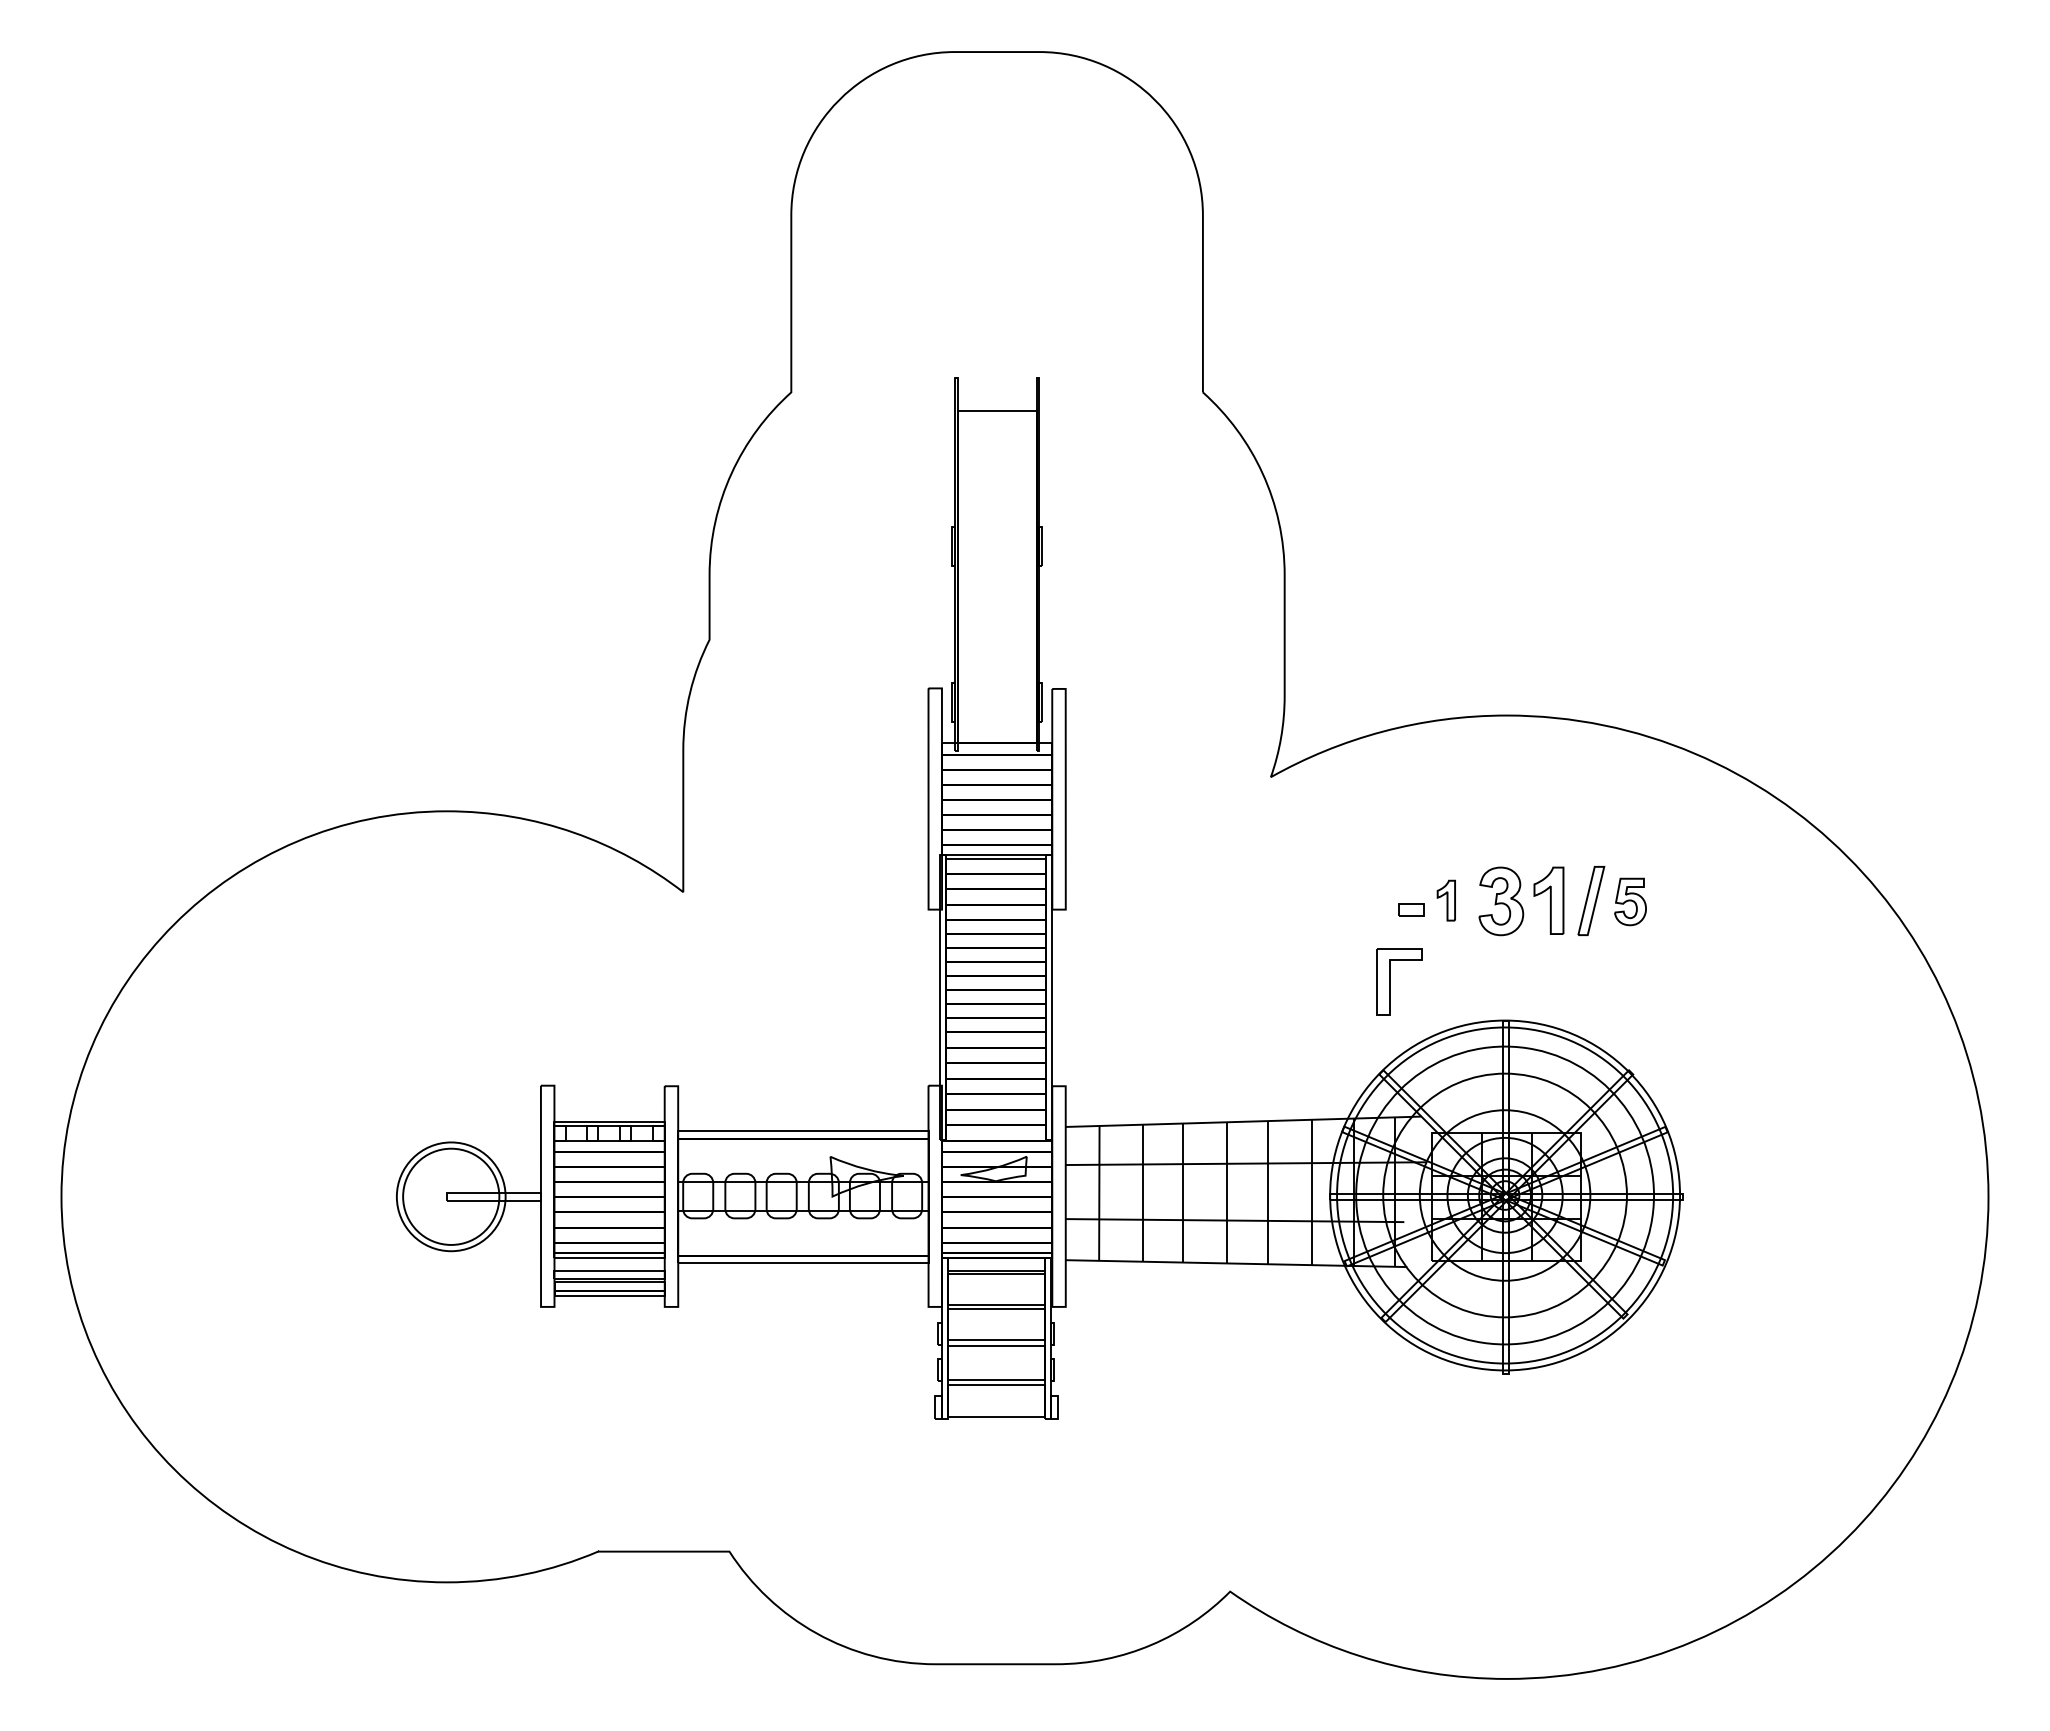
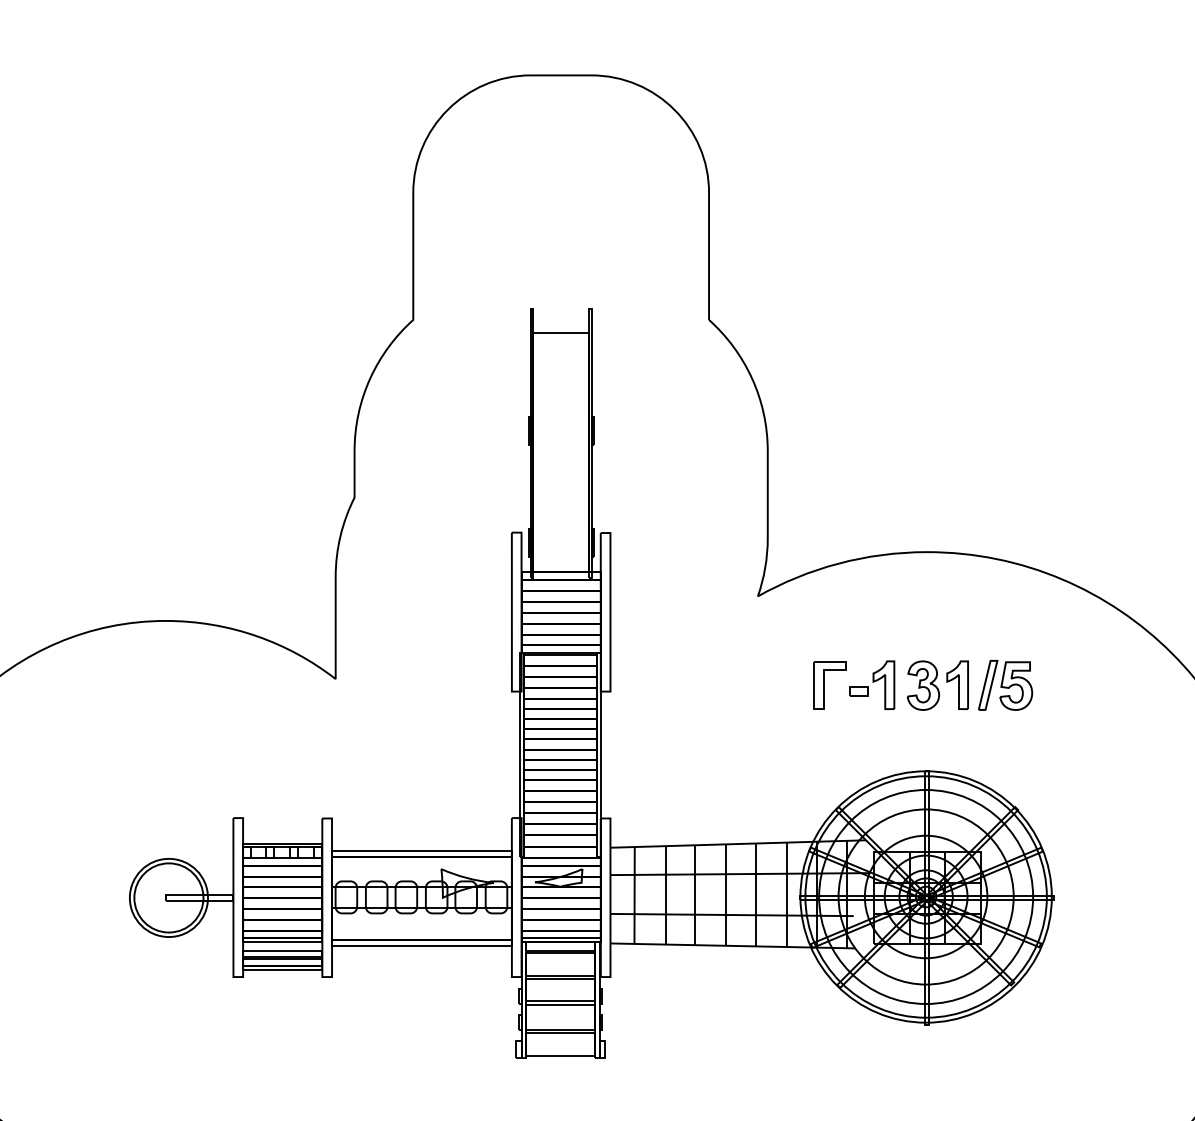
part: (1446, 900) -> (884, 685), size x1.67
part: (1630, 901) -> (1016, 685), size x1.43
part: (1390, 981) -> (823, 685), moved

